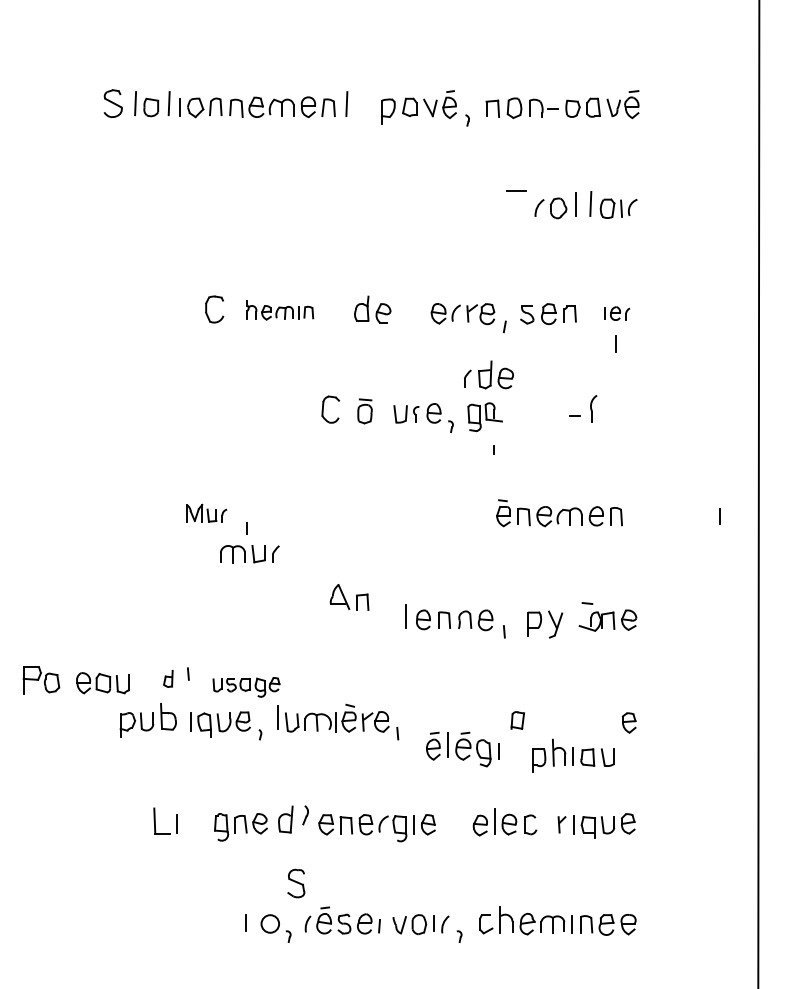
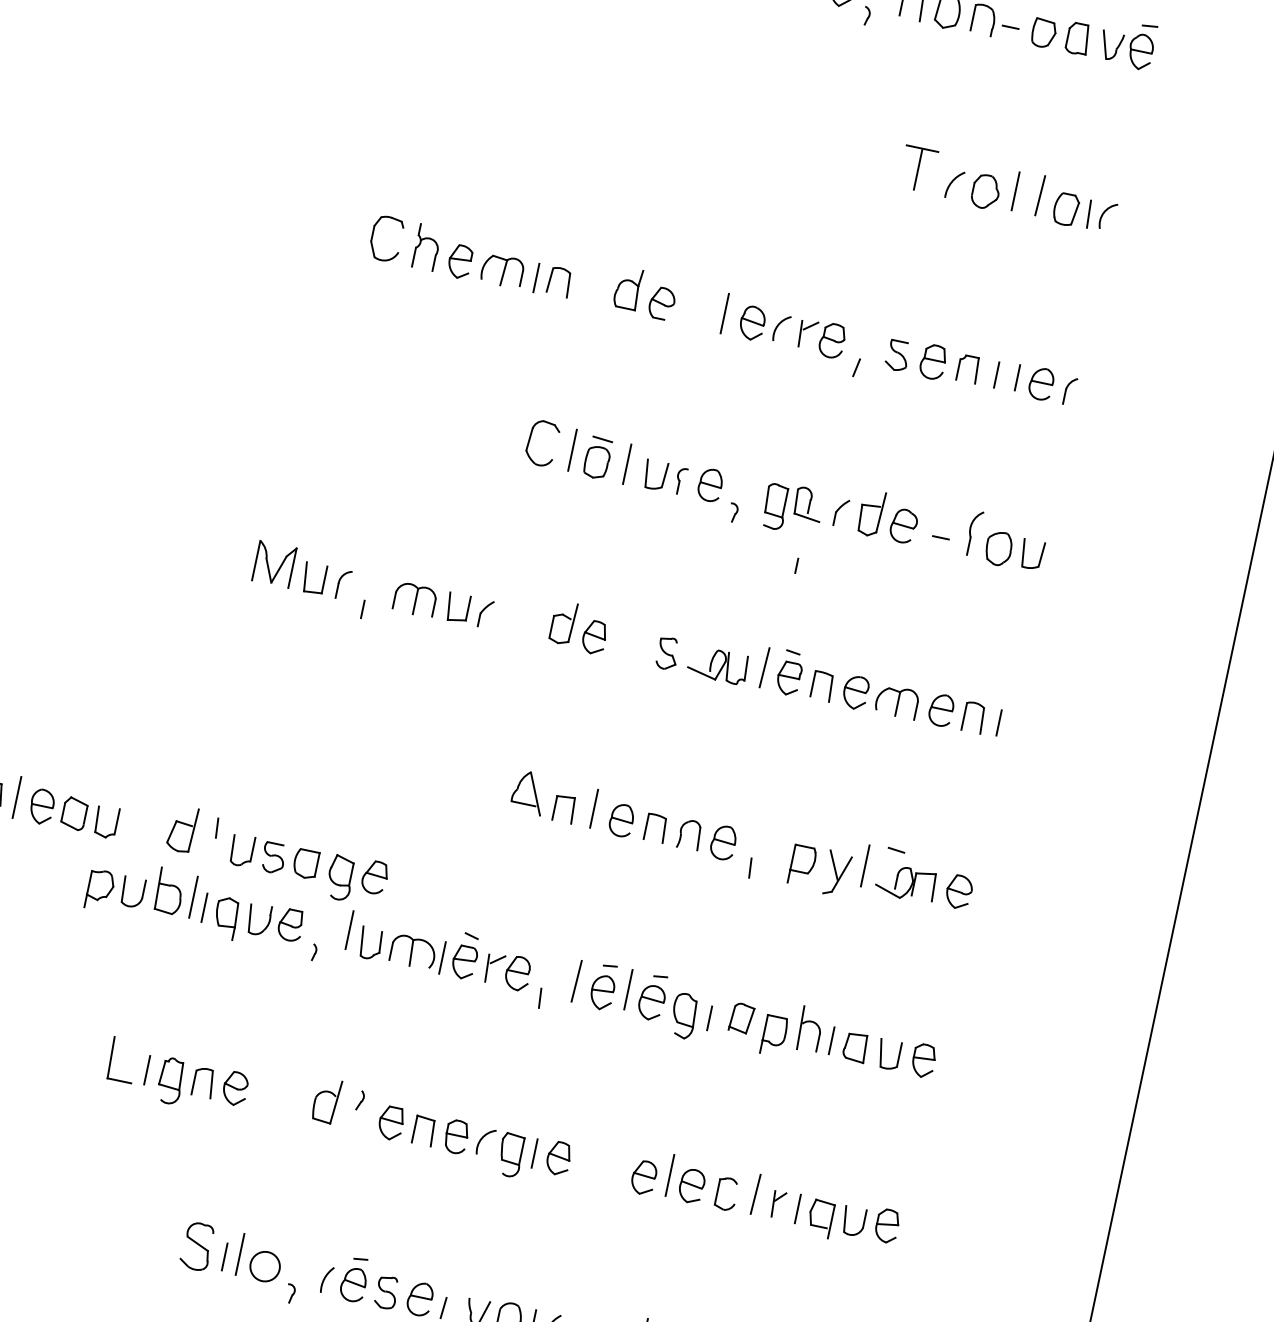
line: (516, 203) -> (918, 169), added
part: (280, 310) -> (494, 263), size x1.43
line: (421, 311) -> (725, 313), added
part: (617, 313) -> (1046, 384), size x1.43
line: (615, 343) -> (995, 373), moved
part: (488, 374) -> (876, 513), moved
line: (349, 409) -> (573, 449), added
line: (382, 411) -> (626, 464), added
part: (619, 414) -> (1014, 551), added
part: (374, 512) -> (578, 627), added
part: (206, 513) -> (302, 570), size x1.43
line: (487, 513) -> (763, 668), added
part: (450, 516) -> (701, 660), added
line: (719, 516) -> (998, 722), moved
part: (249, 554) -> (442, 605), moved
part: (349, 597) -> (544, 796), moved
line: (571, 615) -> (866, 864), added
part: (168, 678) -> (182, 828), size x1.67
line: (67, 680) -> (16, 796), added
part: (246, 687) -> (307, 870), size x1.43
line: (183, 716) -> (194, 896), added
line: (416, 718) -> (576, 979), added
part: (462, 749) -> (650, 1002), moved
part: (573, 755) -> (832, 1039), moved
part: (305, 815) -> (360, 1100), size x0.62
line: (547, 821) -> (755, 1194), added
part: (240, 827) -> (201, 1087), moved
part: (296, 883) -> (197, 1246), moved
line: (254, 919) -> (240, 1253), added

